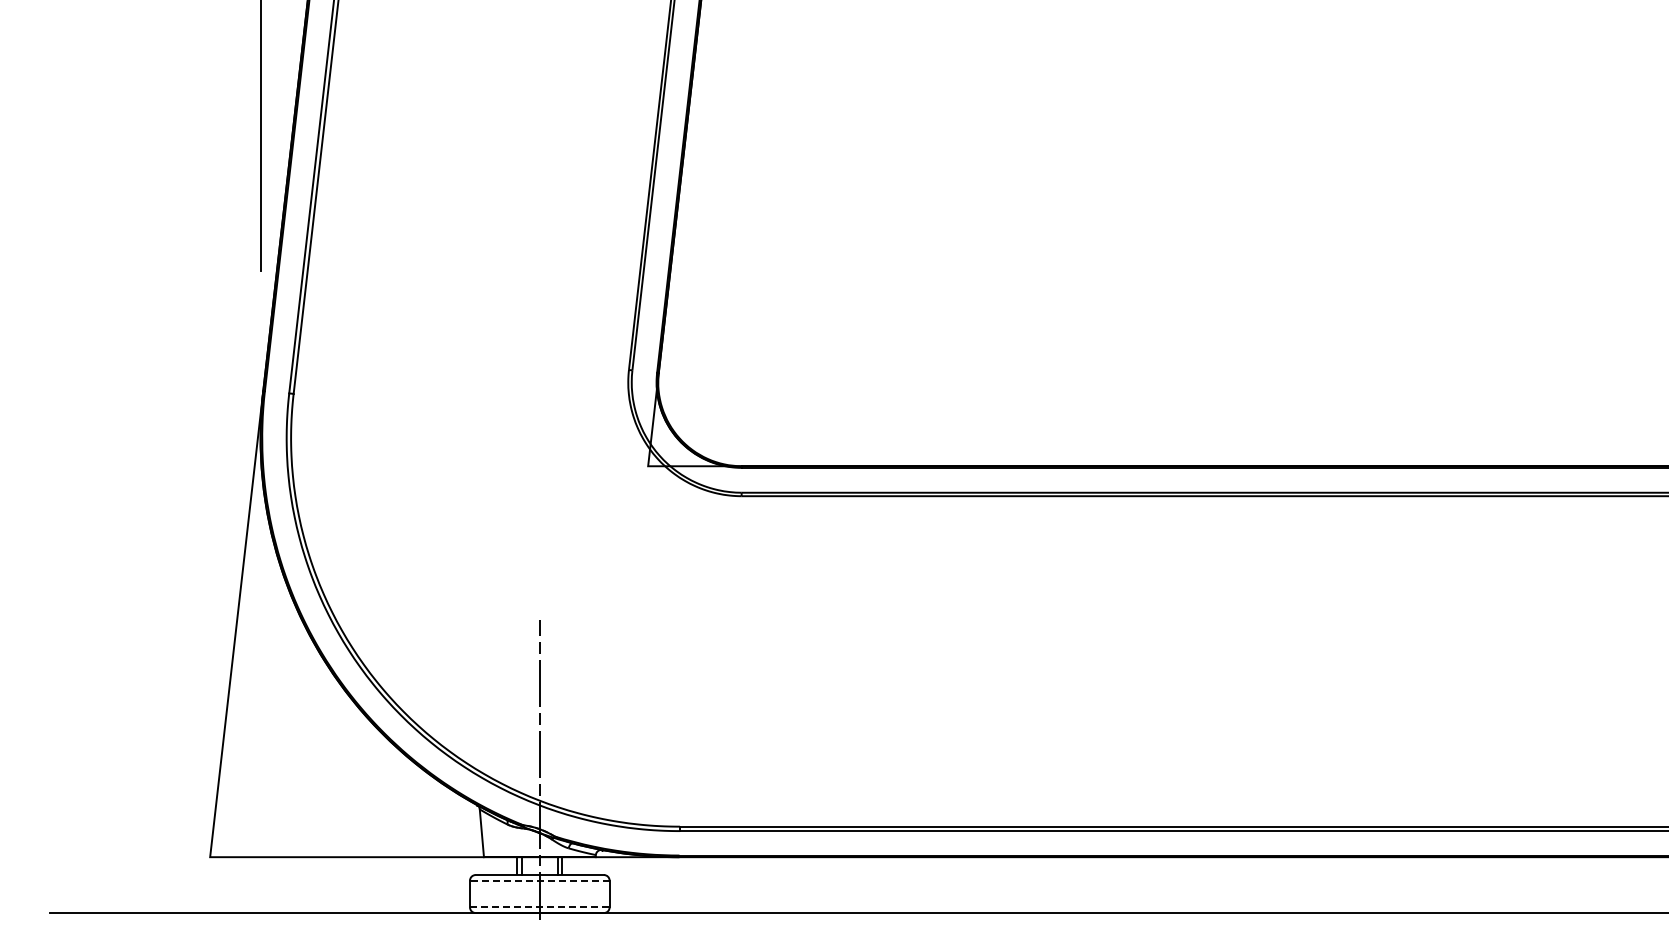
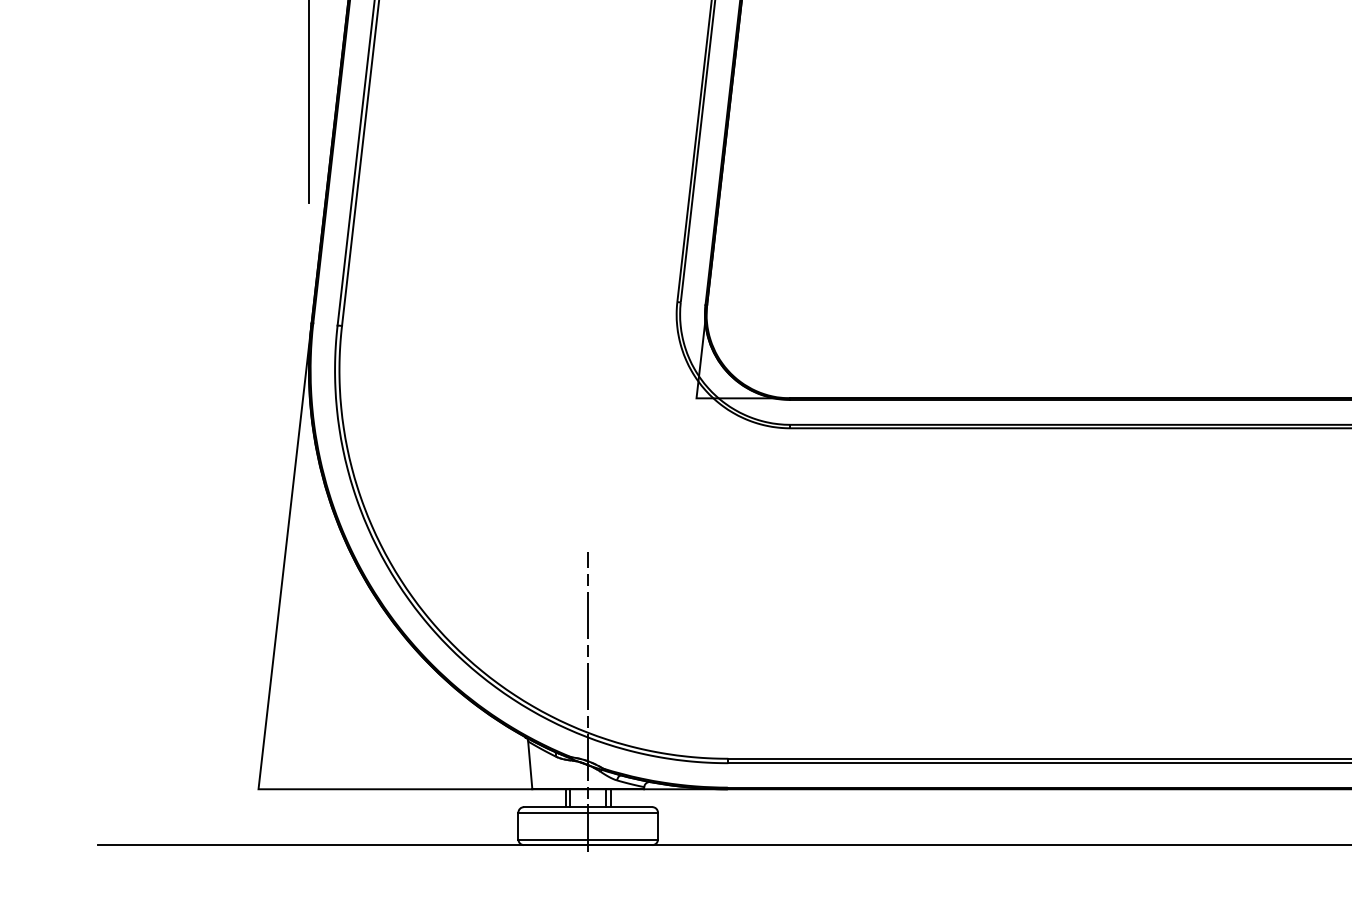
line: (539, 880) -> (587, 812), dashed -> solid
line: (539, 907) -> (587, 839), dashed -> solid

